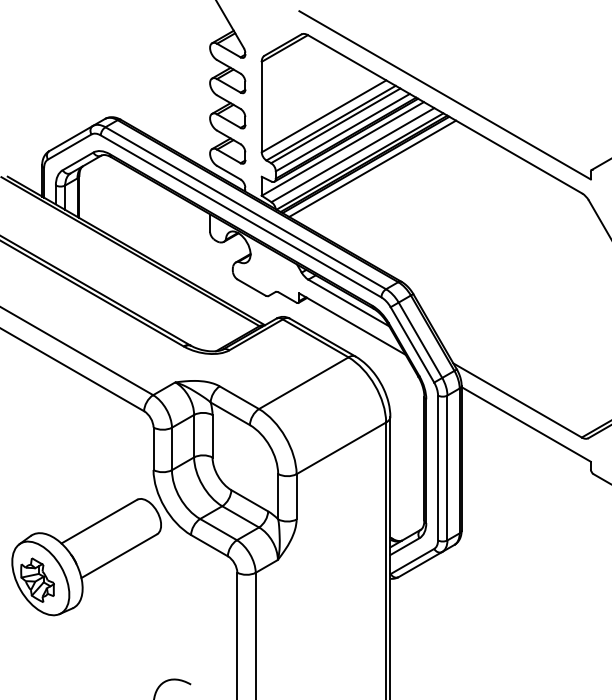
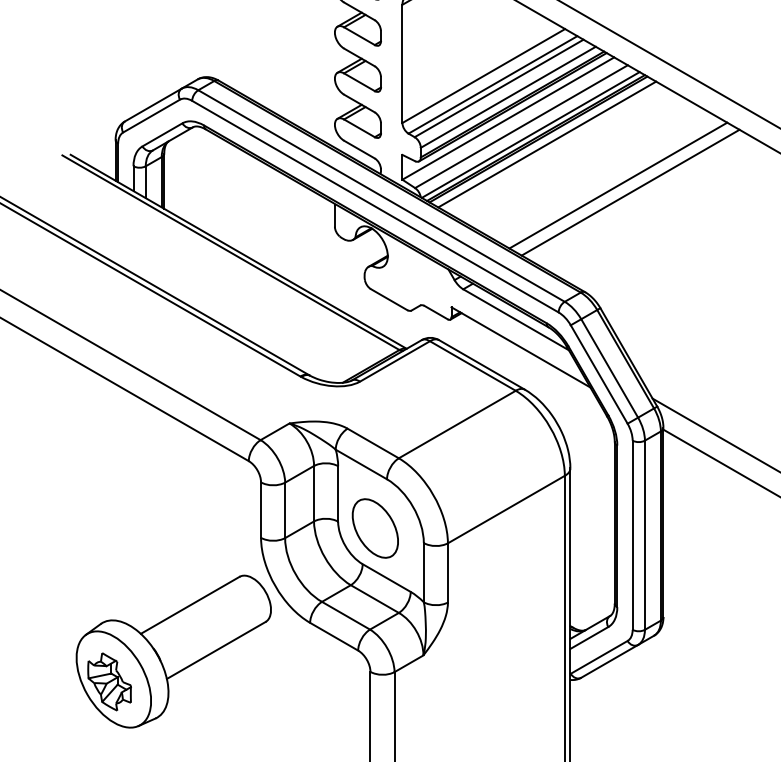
line: (426, 200) -> (617, 185), added
line: (436, 205) -> (630, 192), added
part: (240, 462) -> (374, 528), added

